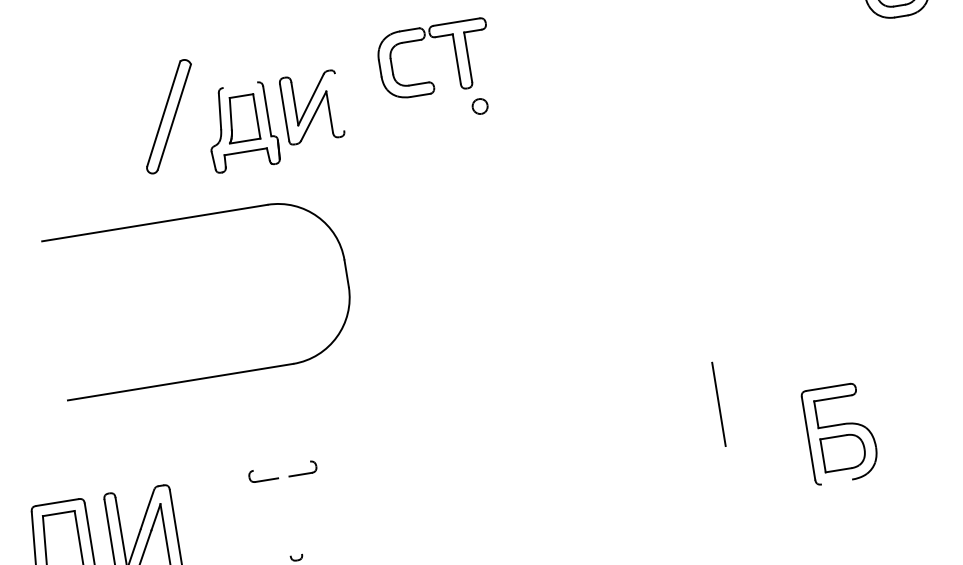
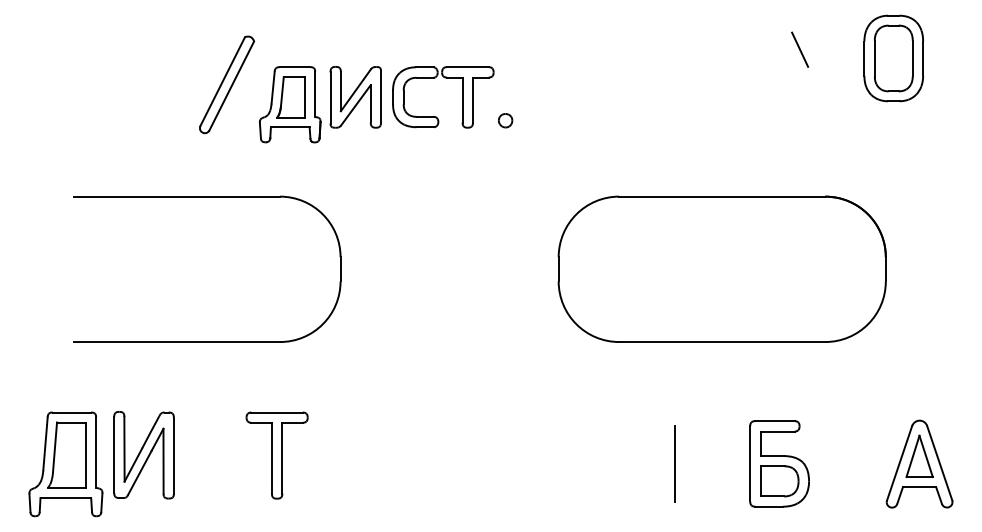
part: (456, 56) -> (462, 97), moved
line: (239, 85) -> (294, 67), added
line: (340, 101) -> (381, 96), added
part: (188, 218) -> (207, 197), moved
part: (742, 229) -> (721, 268), added
line: (718, 404) -> (674, 463), moved
line: (281, 466) -> (276, 412), added
line: (837, 481) -> (769, 506), added
line: (295, 514) -> (282, 457), added
line: (283, 516) -> (271, 457), added

